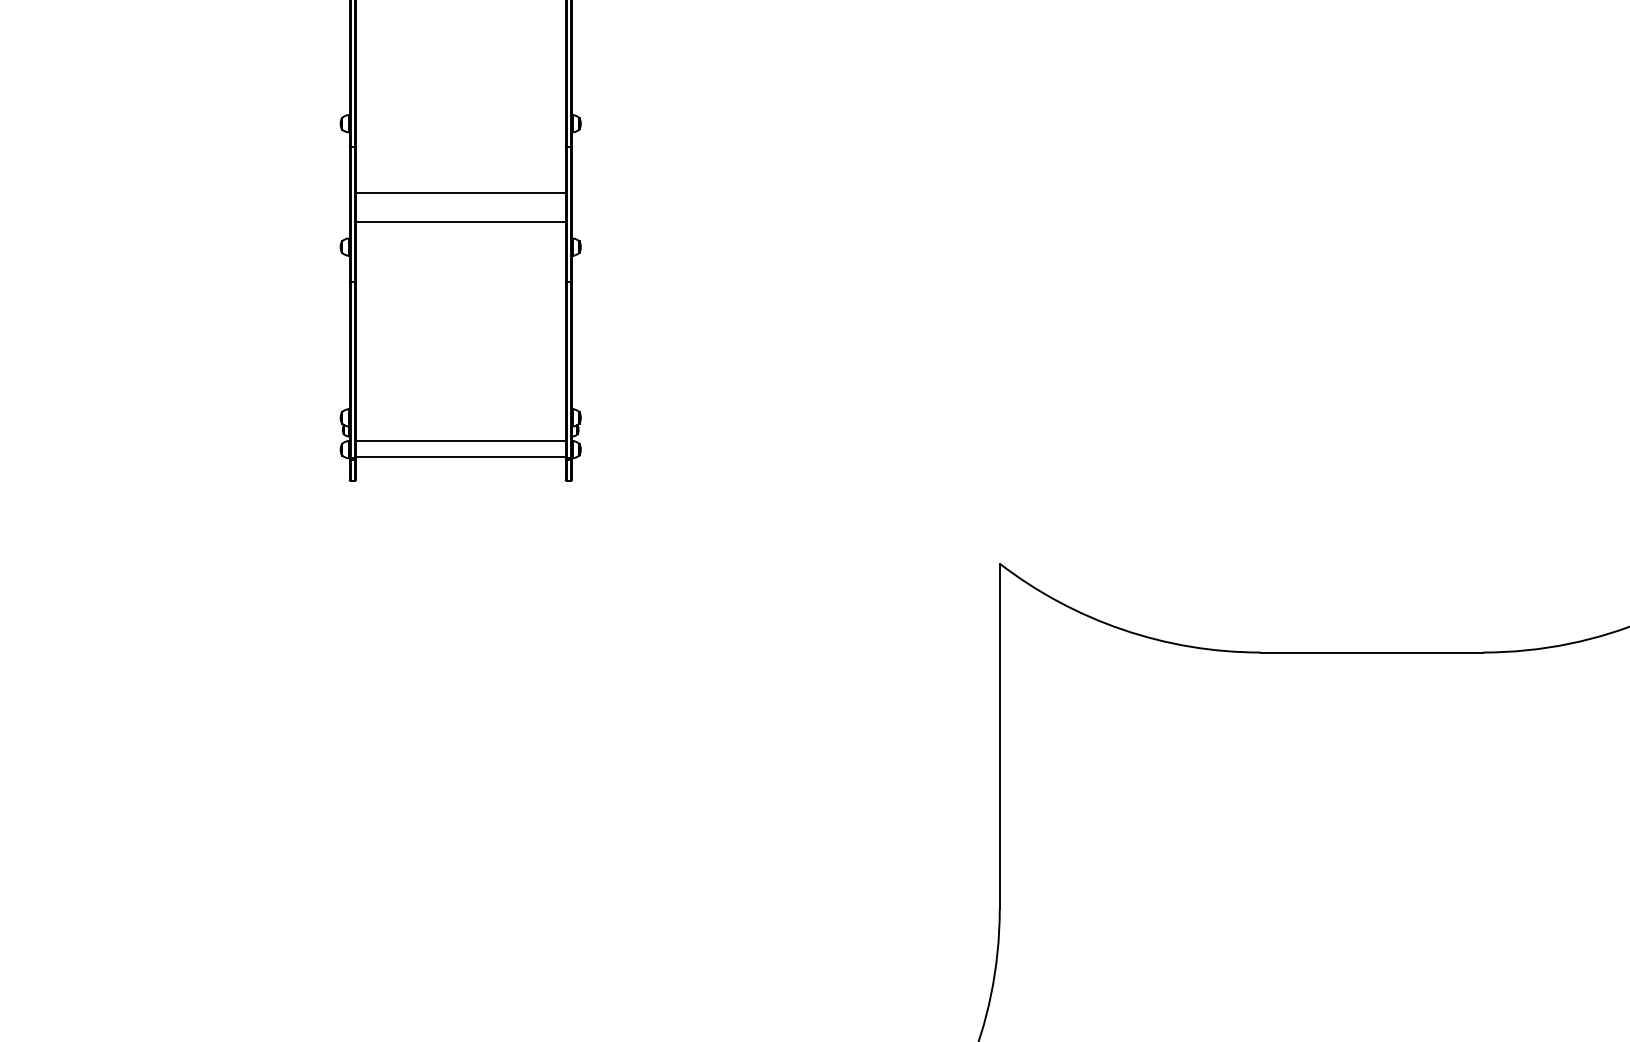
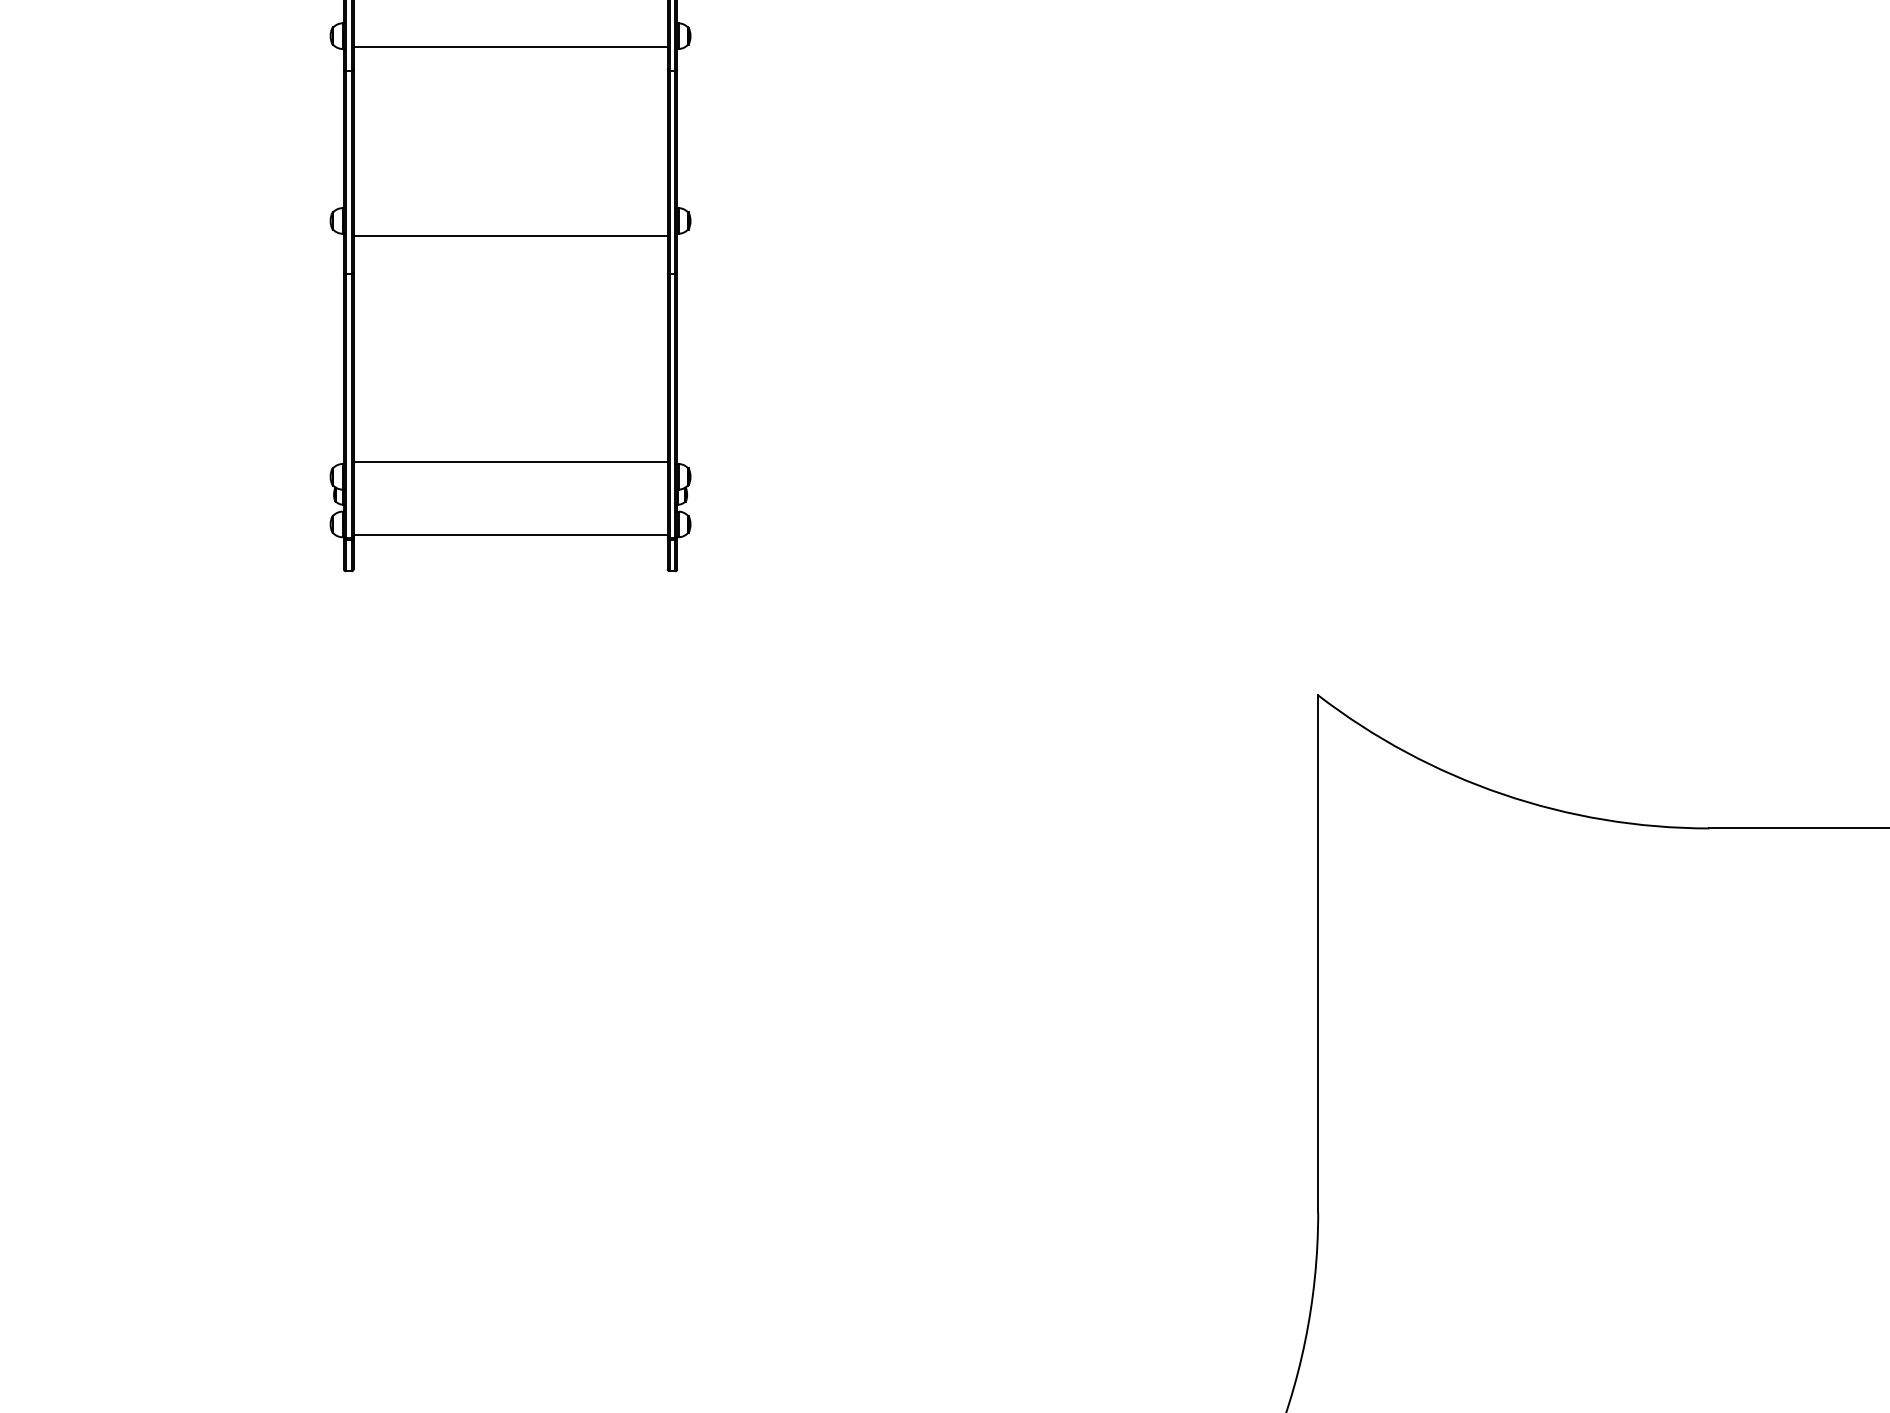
line: (460, 193) -> (510, 47), moved
line: (460, 222) -> (510, 236), moved
line: (460, 440) -> (510, 461), moved

